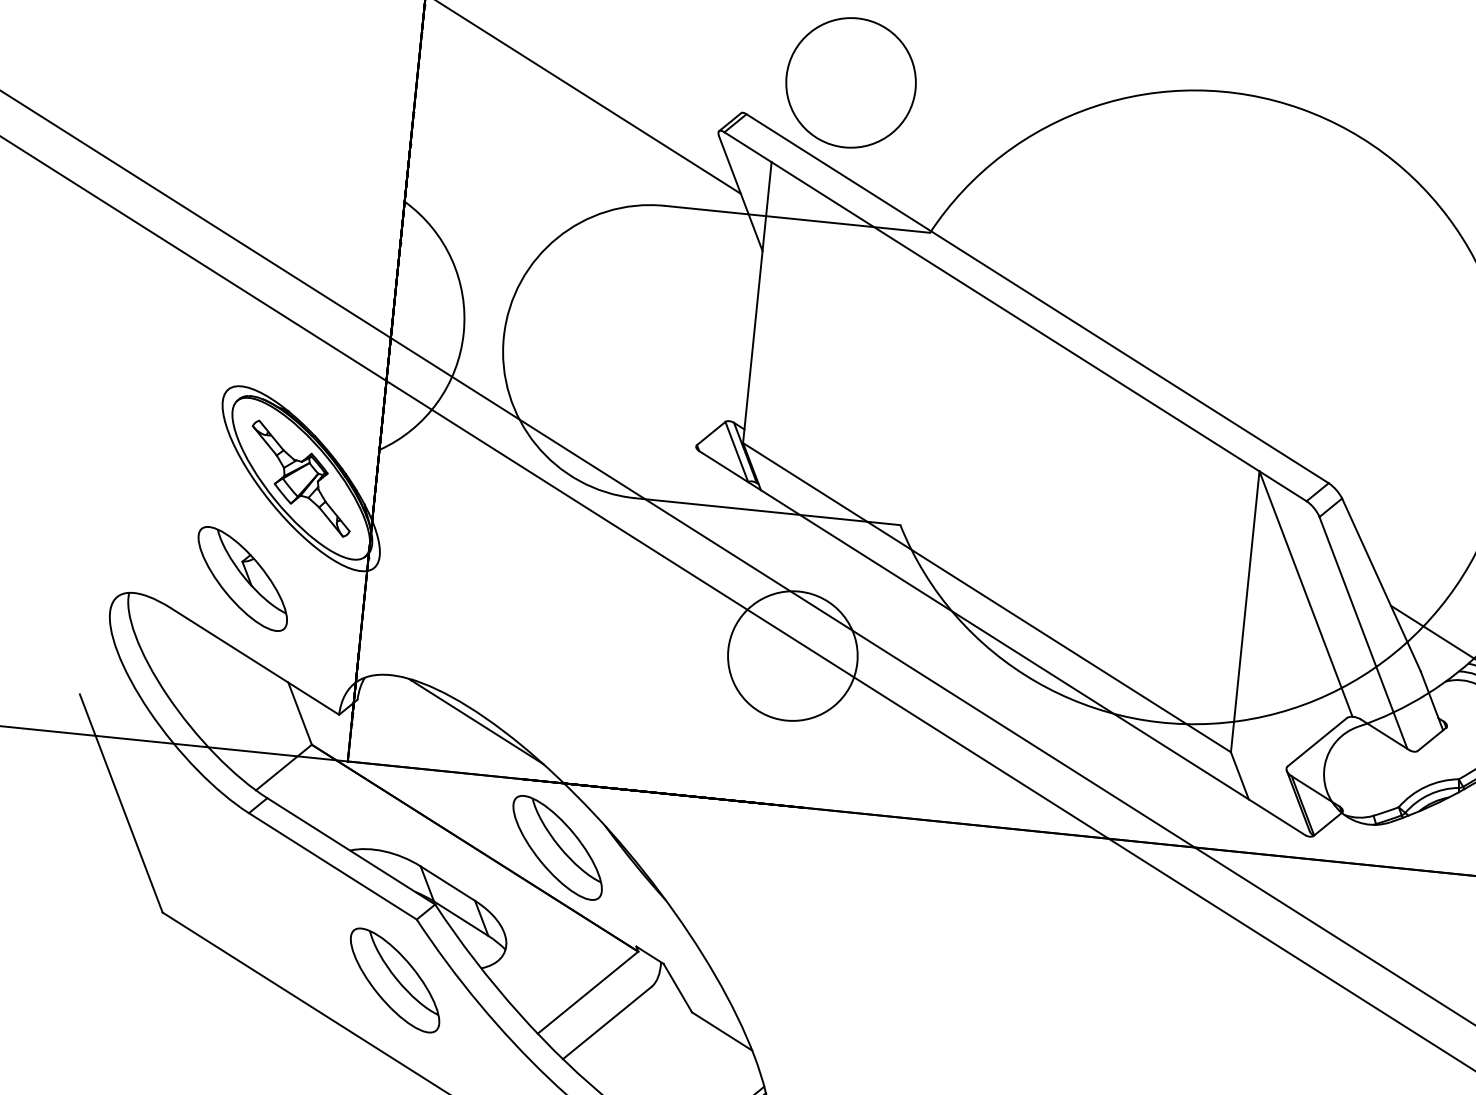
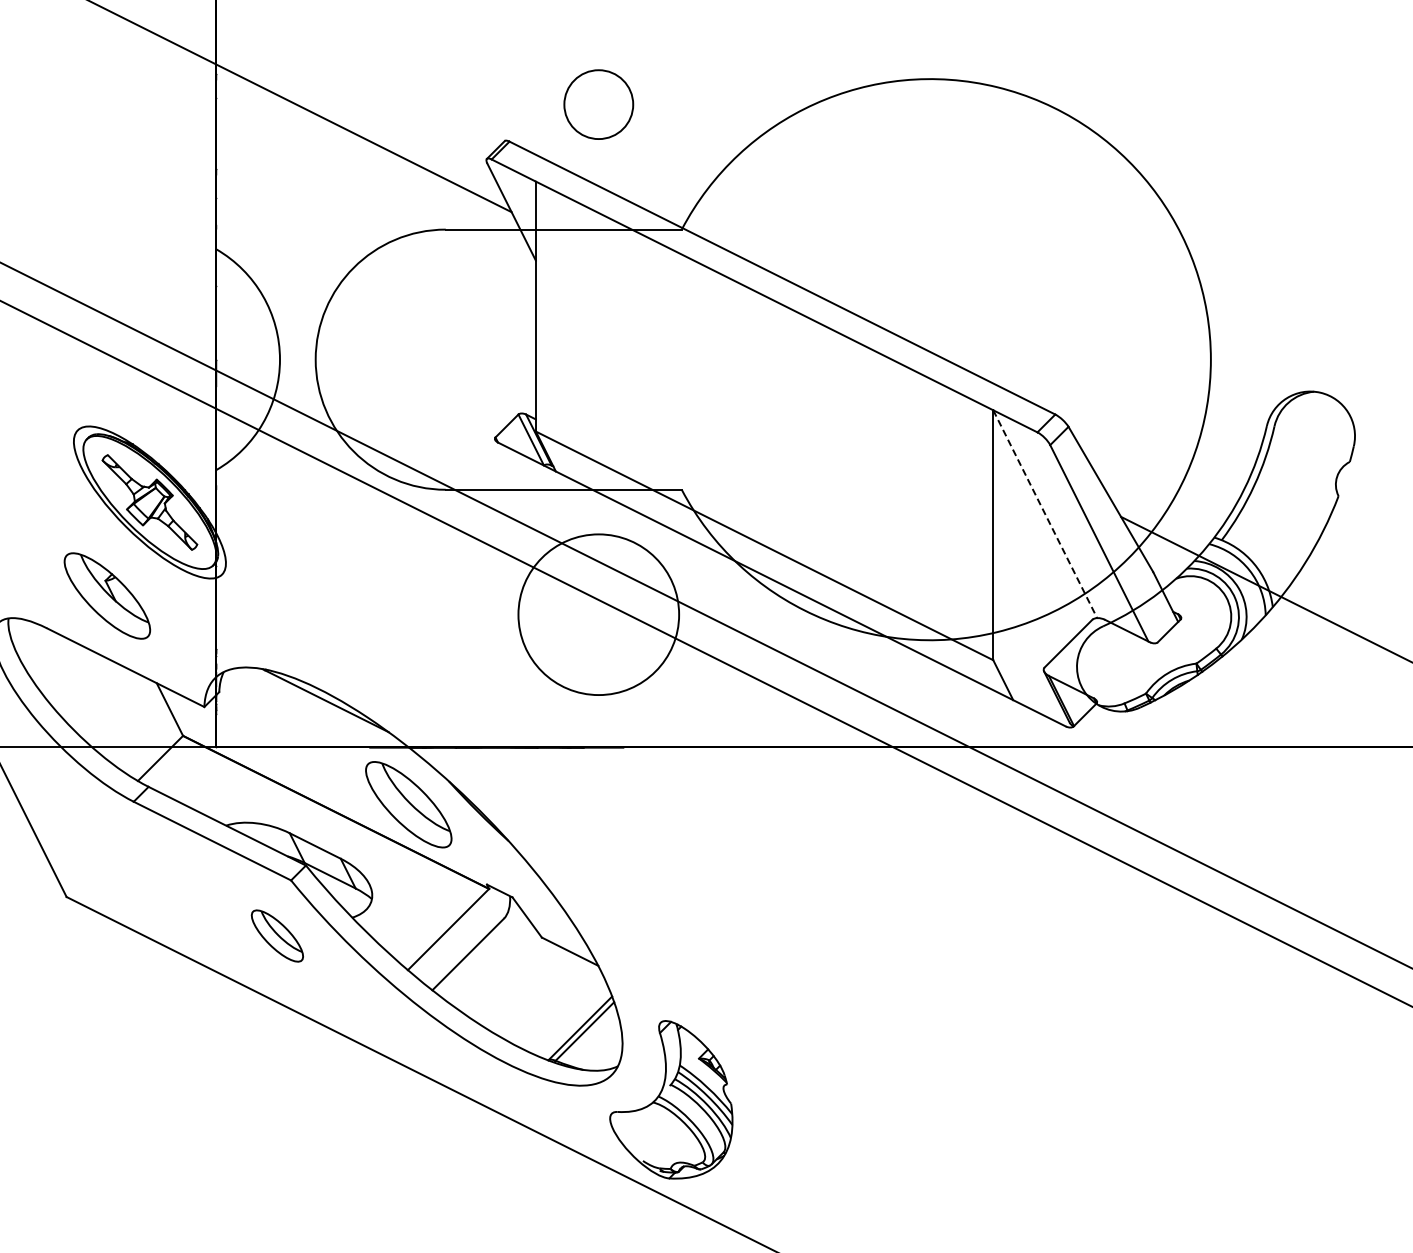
circle: (850, 82) -> (598, 104), size x0.6
line: (1306, 594) -> (1045, 514), solid -> dashed
circle: (792, 655) -> (598, 614), size x1.4
part: (395, 979) -> (277, 935), size x0.6

